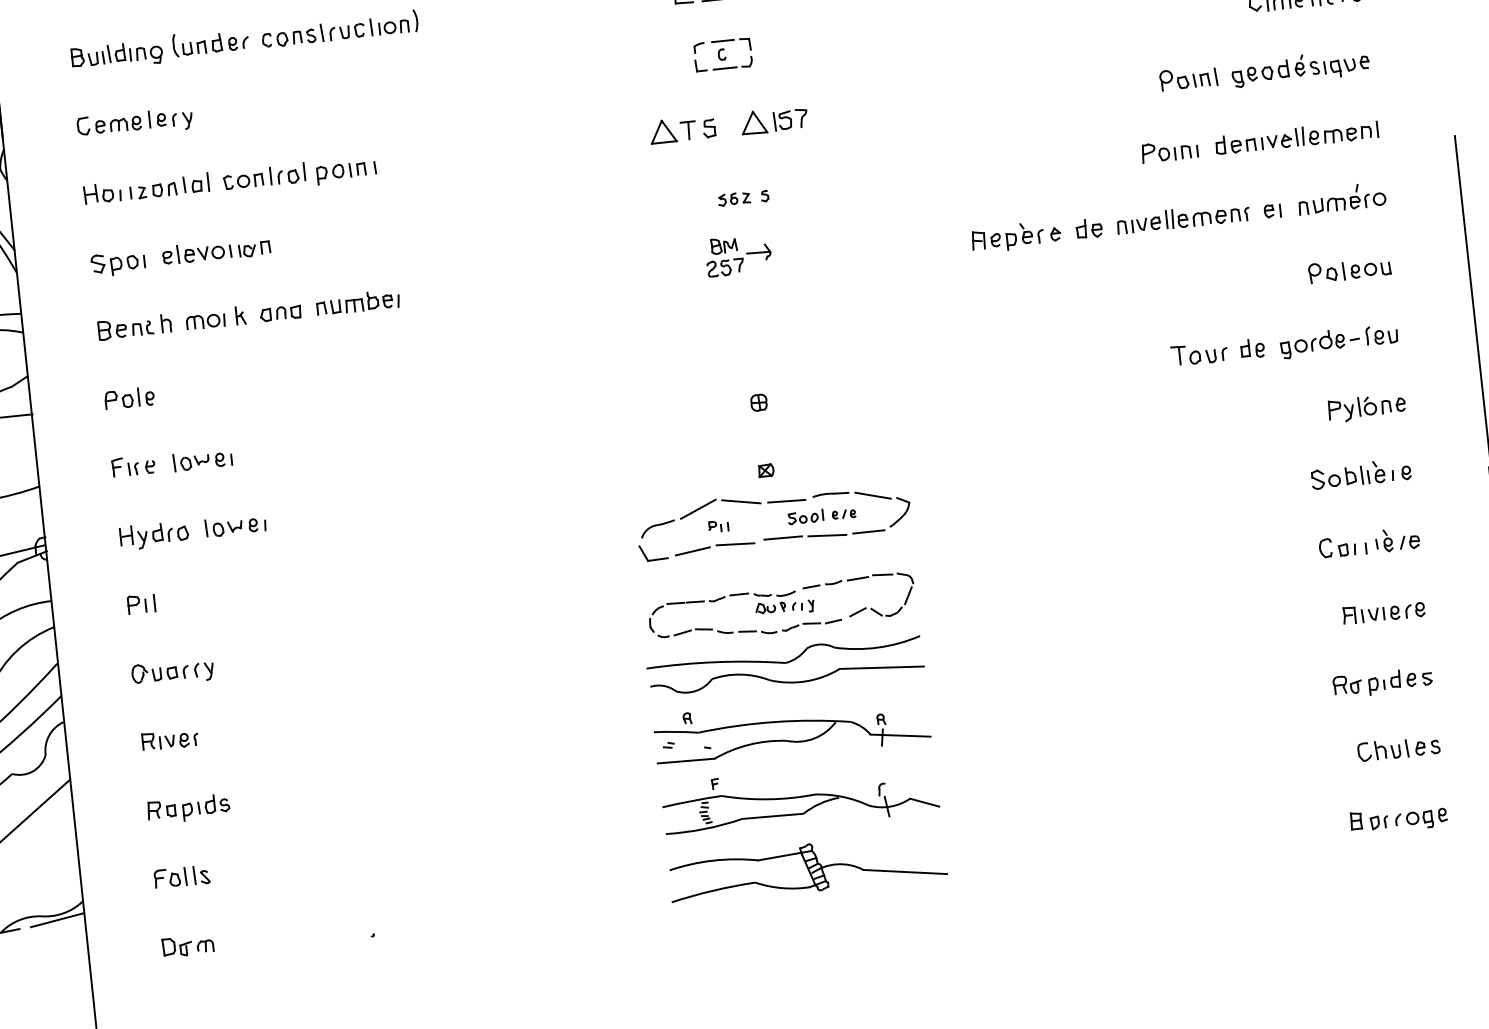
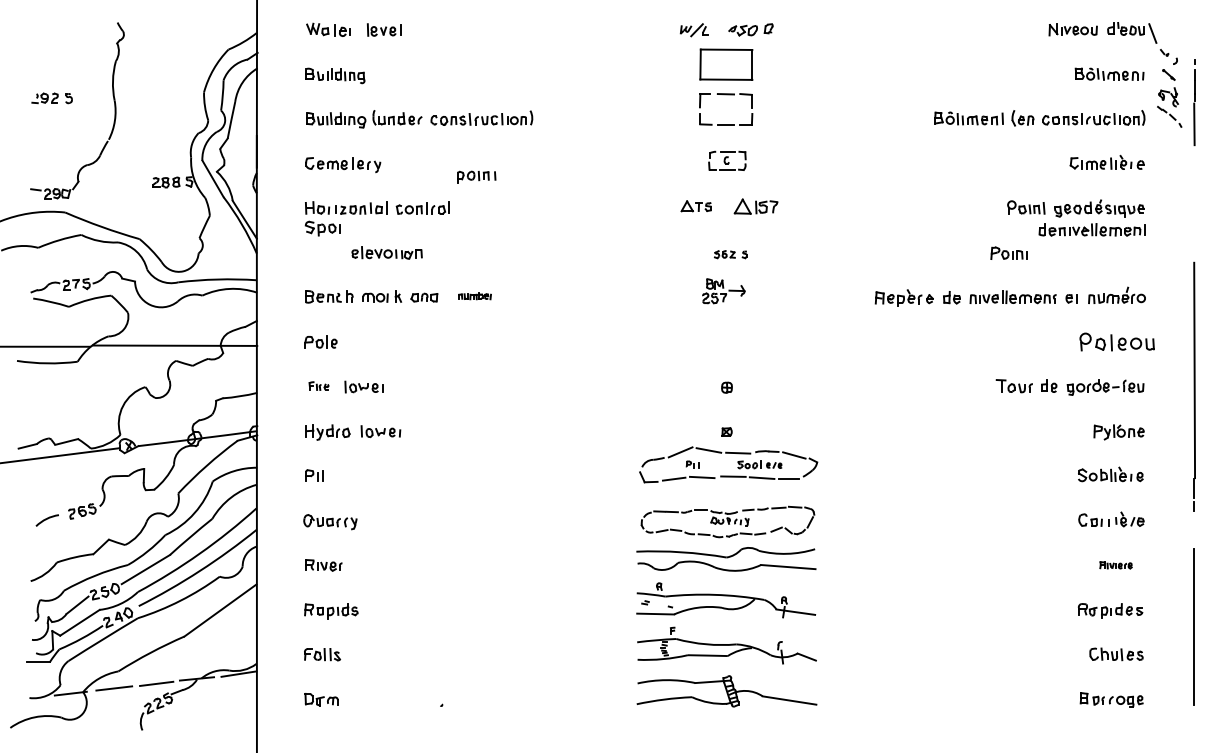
part: (681, 130) -> (695, 206), size x0.7
part: (1295, 136) -> (1091, 229), moved
part: (346, 171) -> (476, 176), moved
part: (117, 263) -> (322, 228), moved
part: (1349, 269) -> (1117, 341), size x1.4
part: (357, 302) -> (474, 295), size x0.6
part: (132, 465) -> (318, 385), size x0.7
part: (1383, 612) -> (1115, 565), size x0.6

